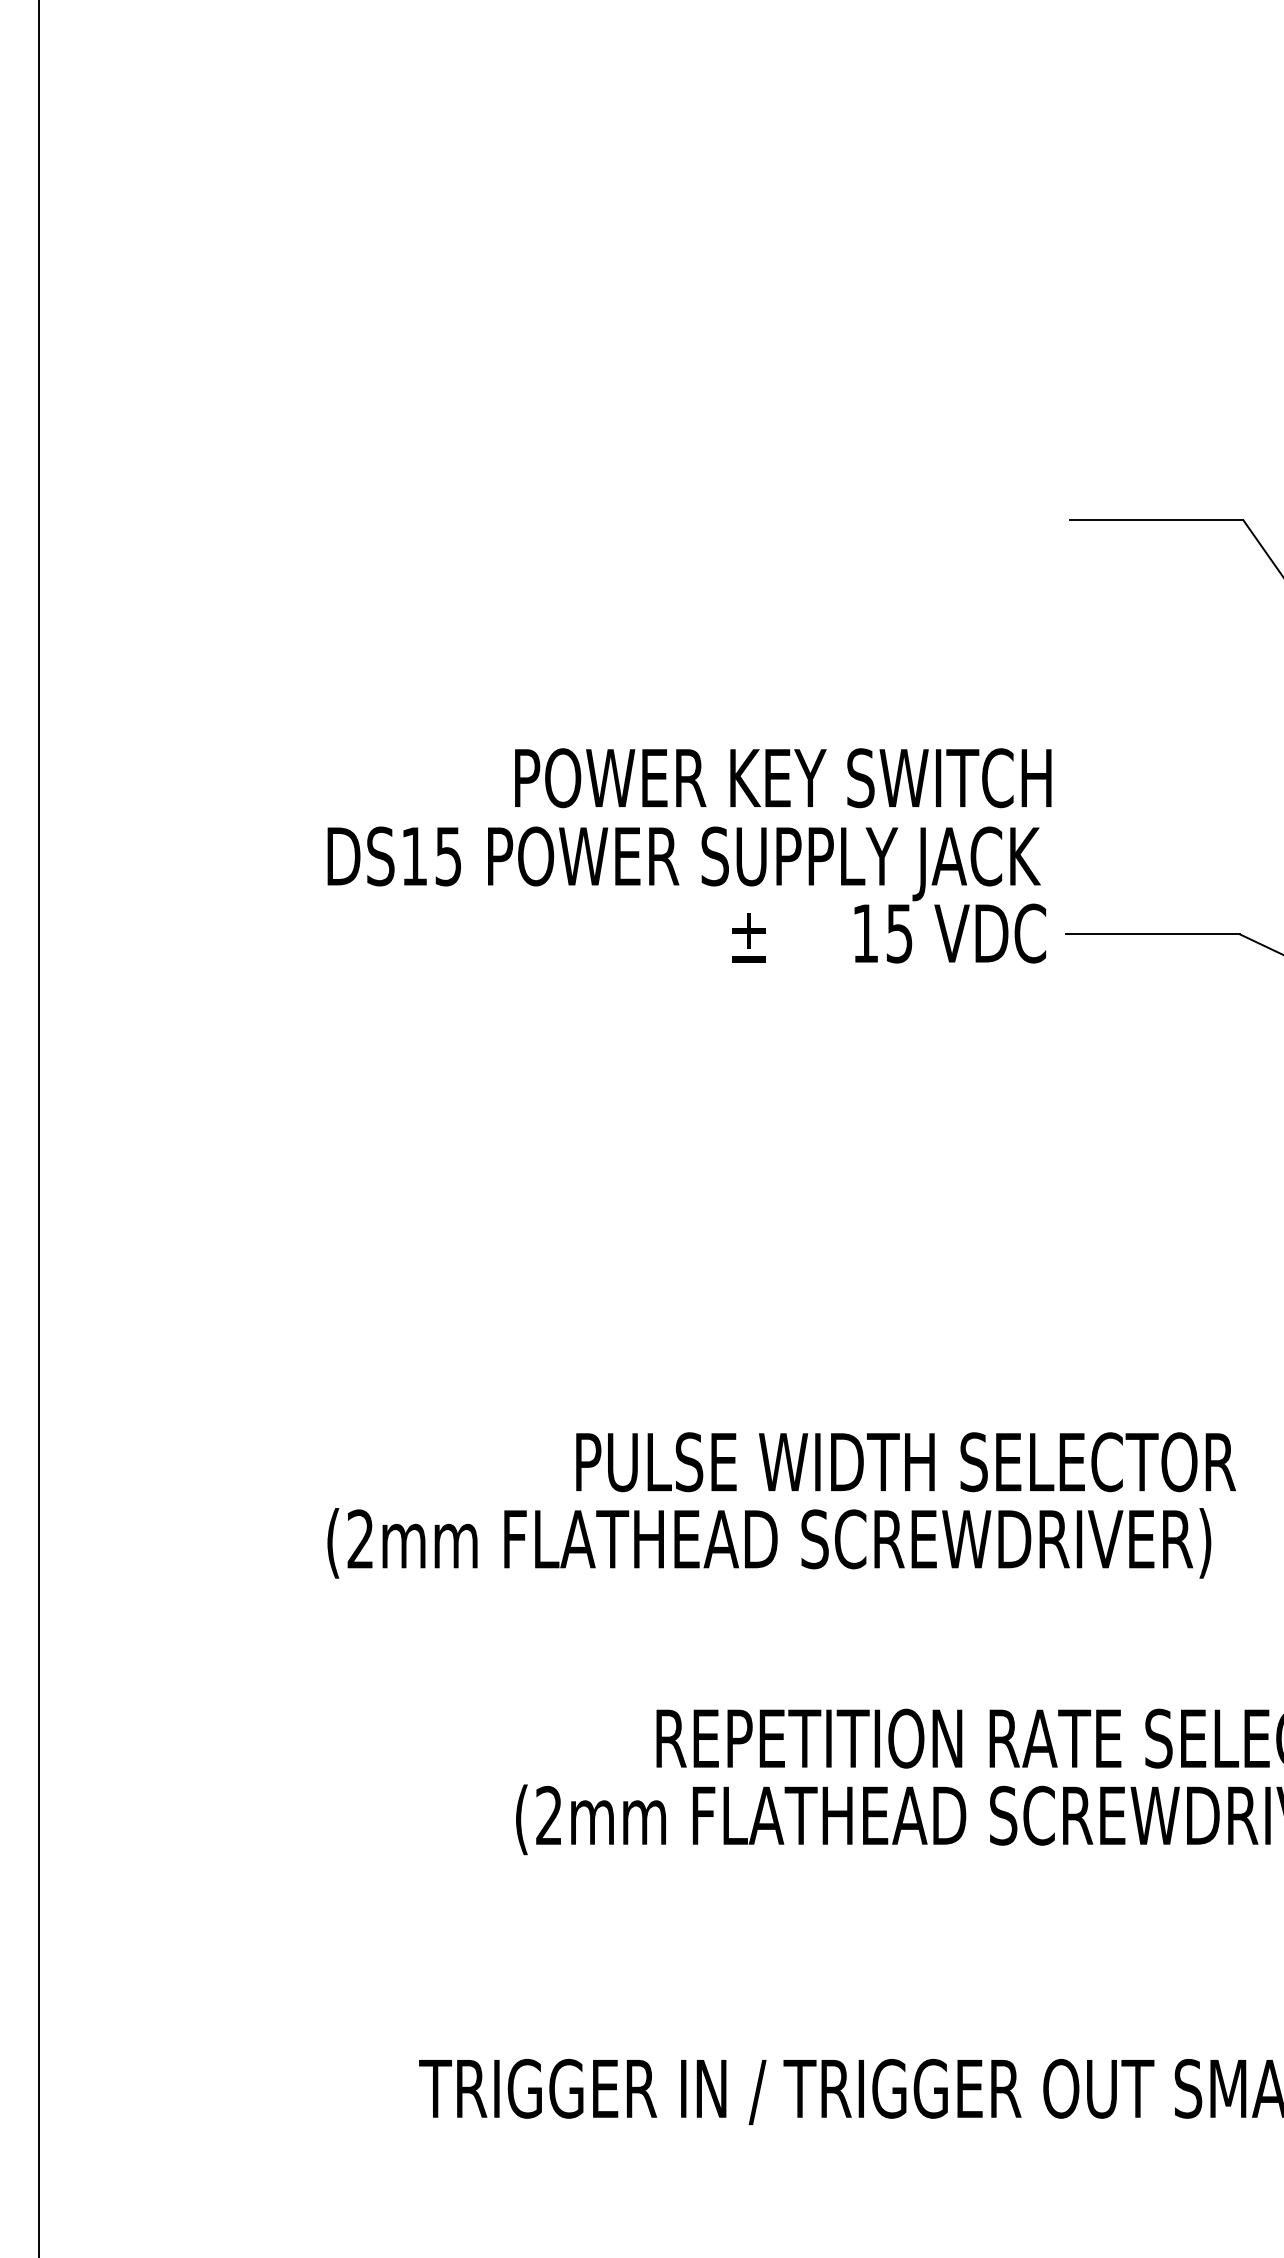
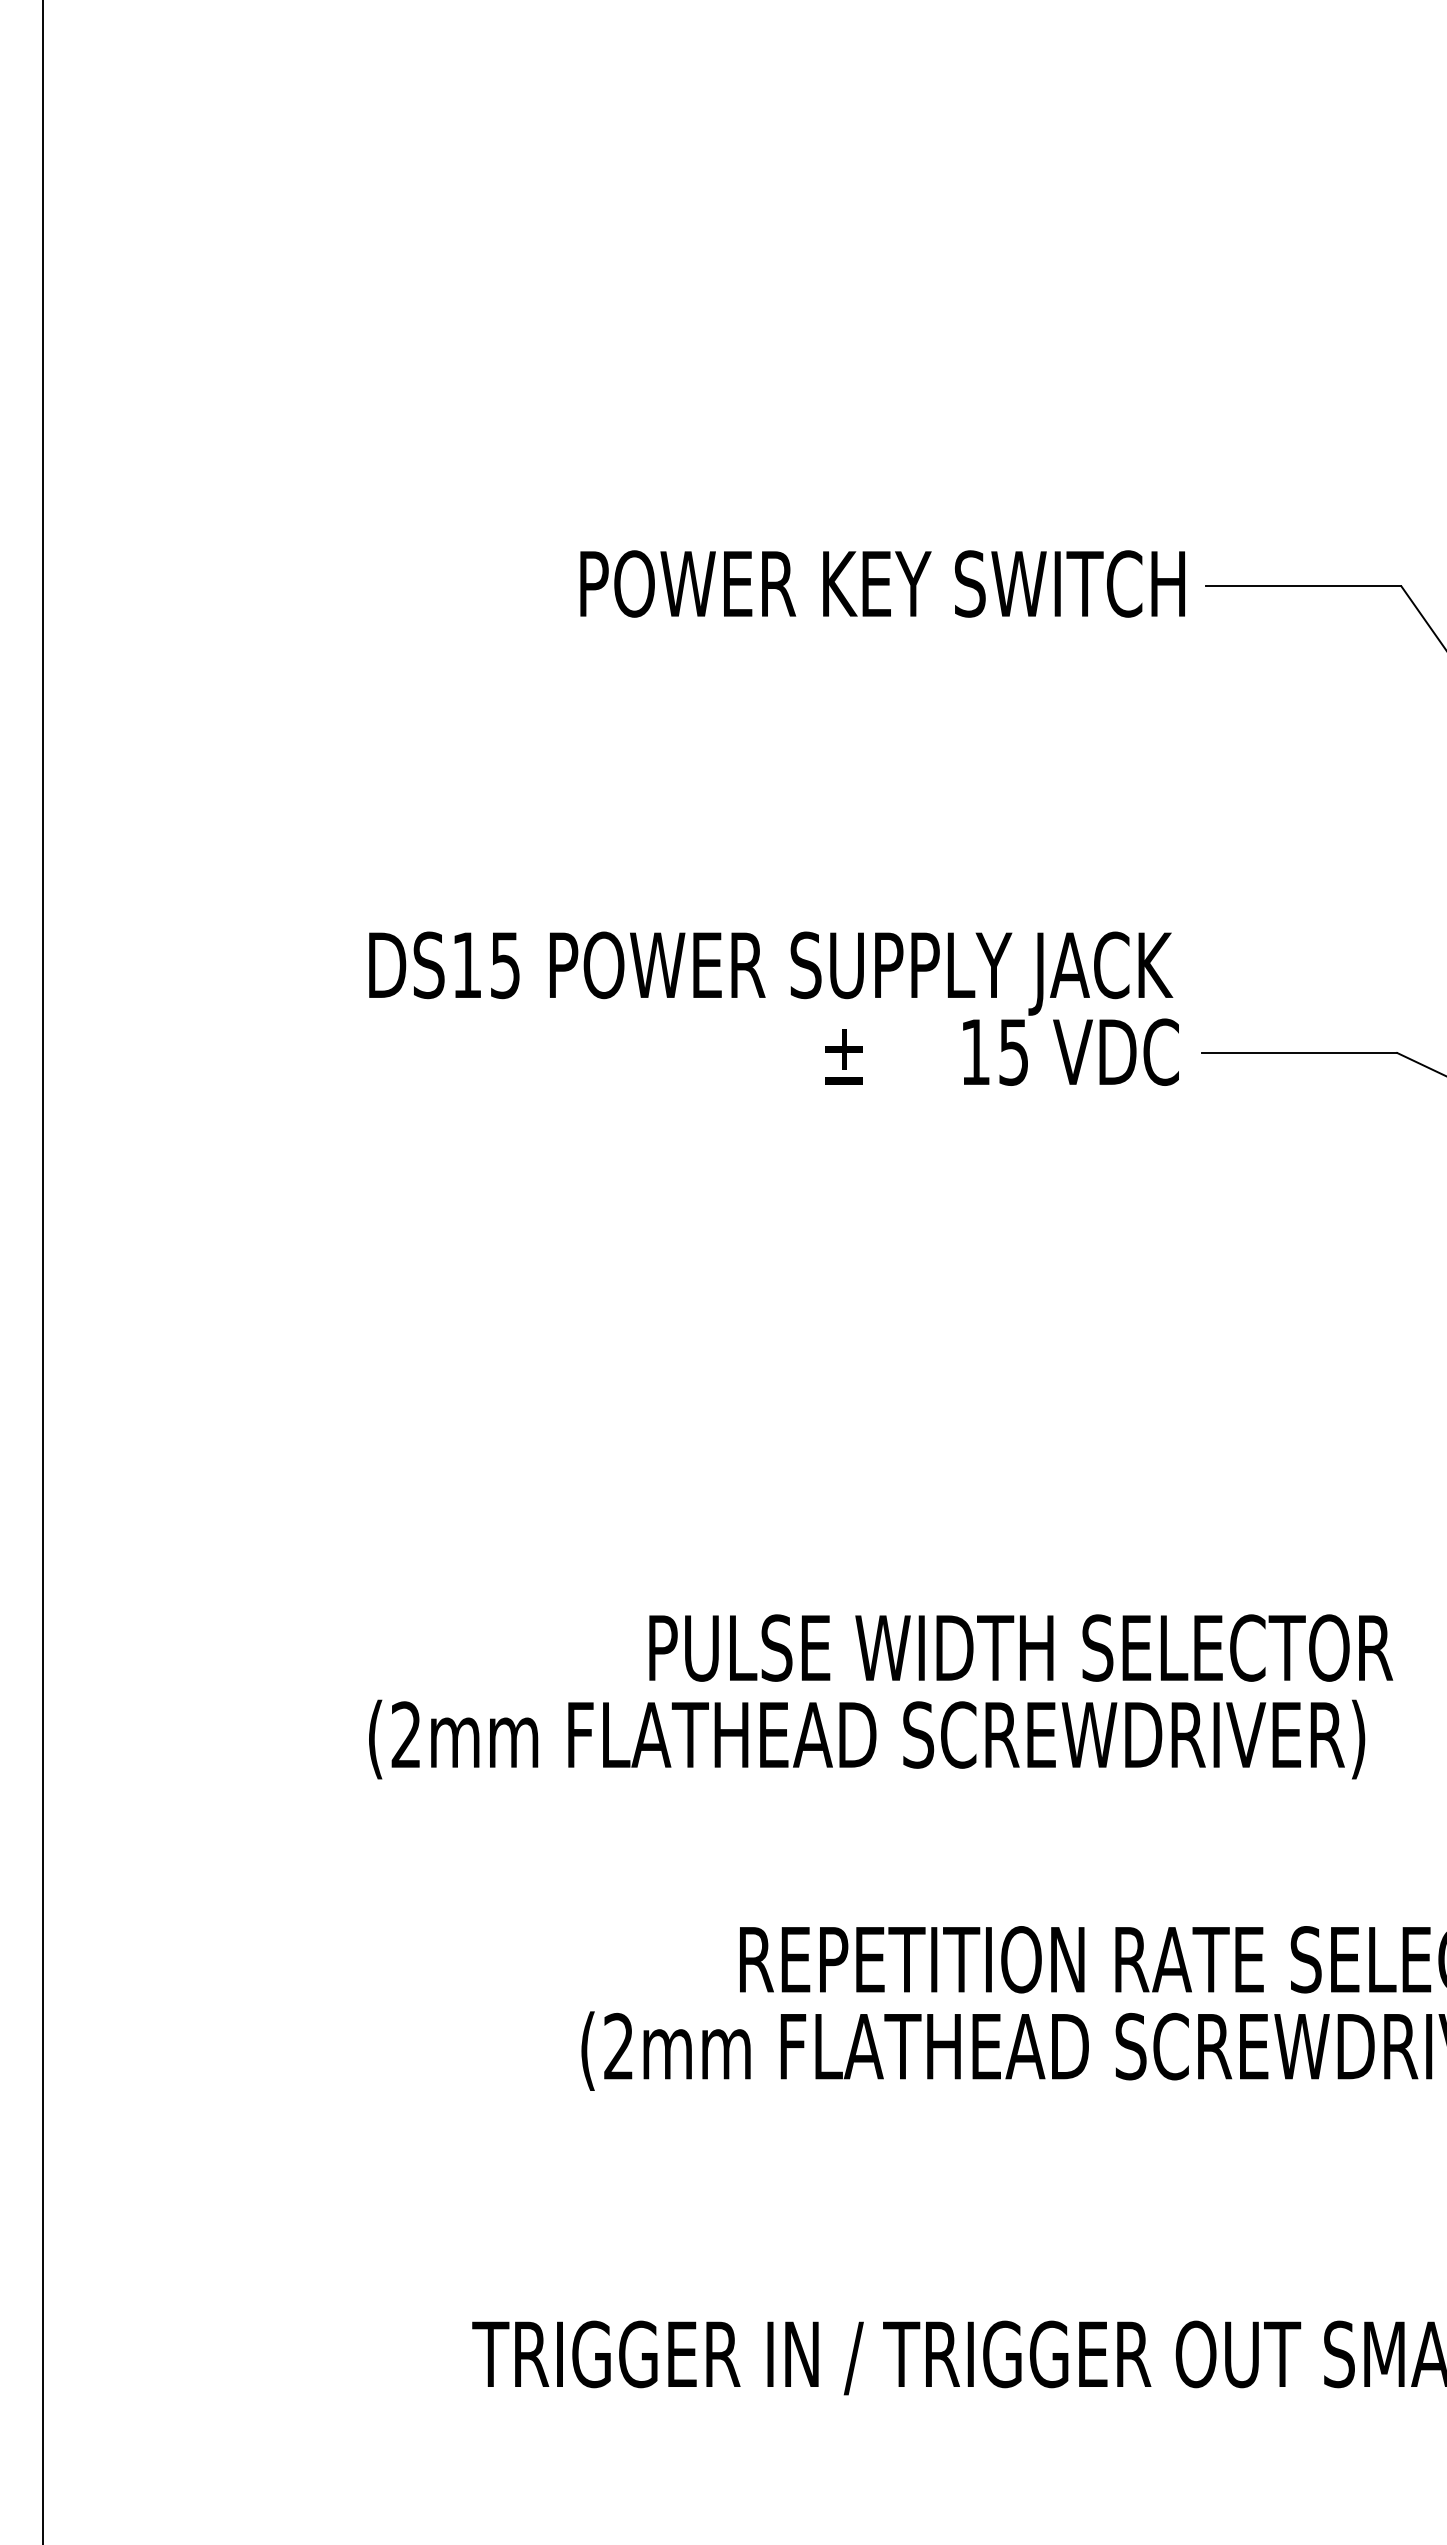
text: (783, 778) -> (882, 584), moved

